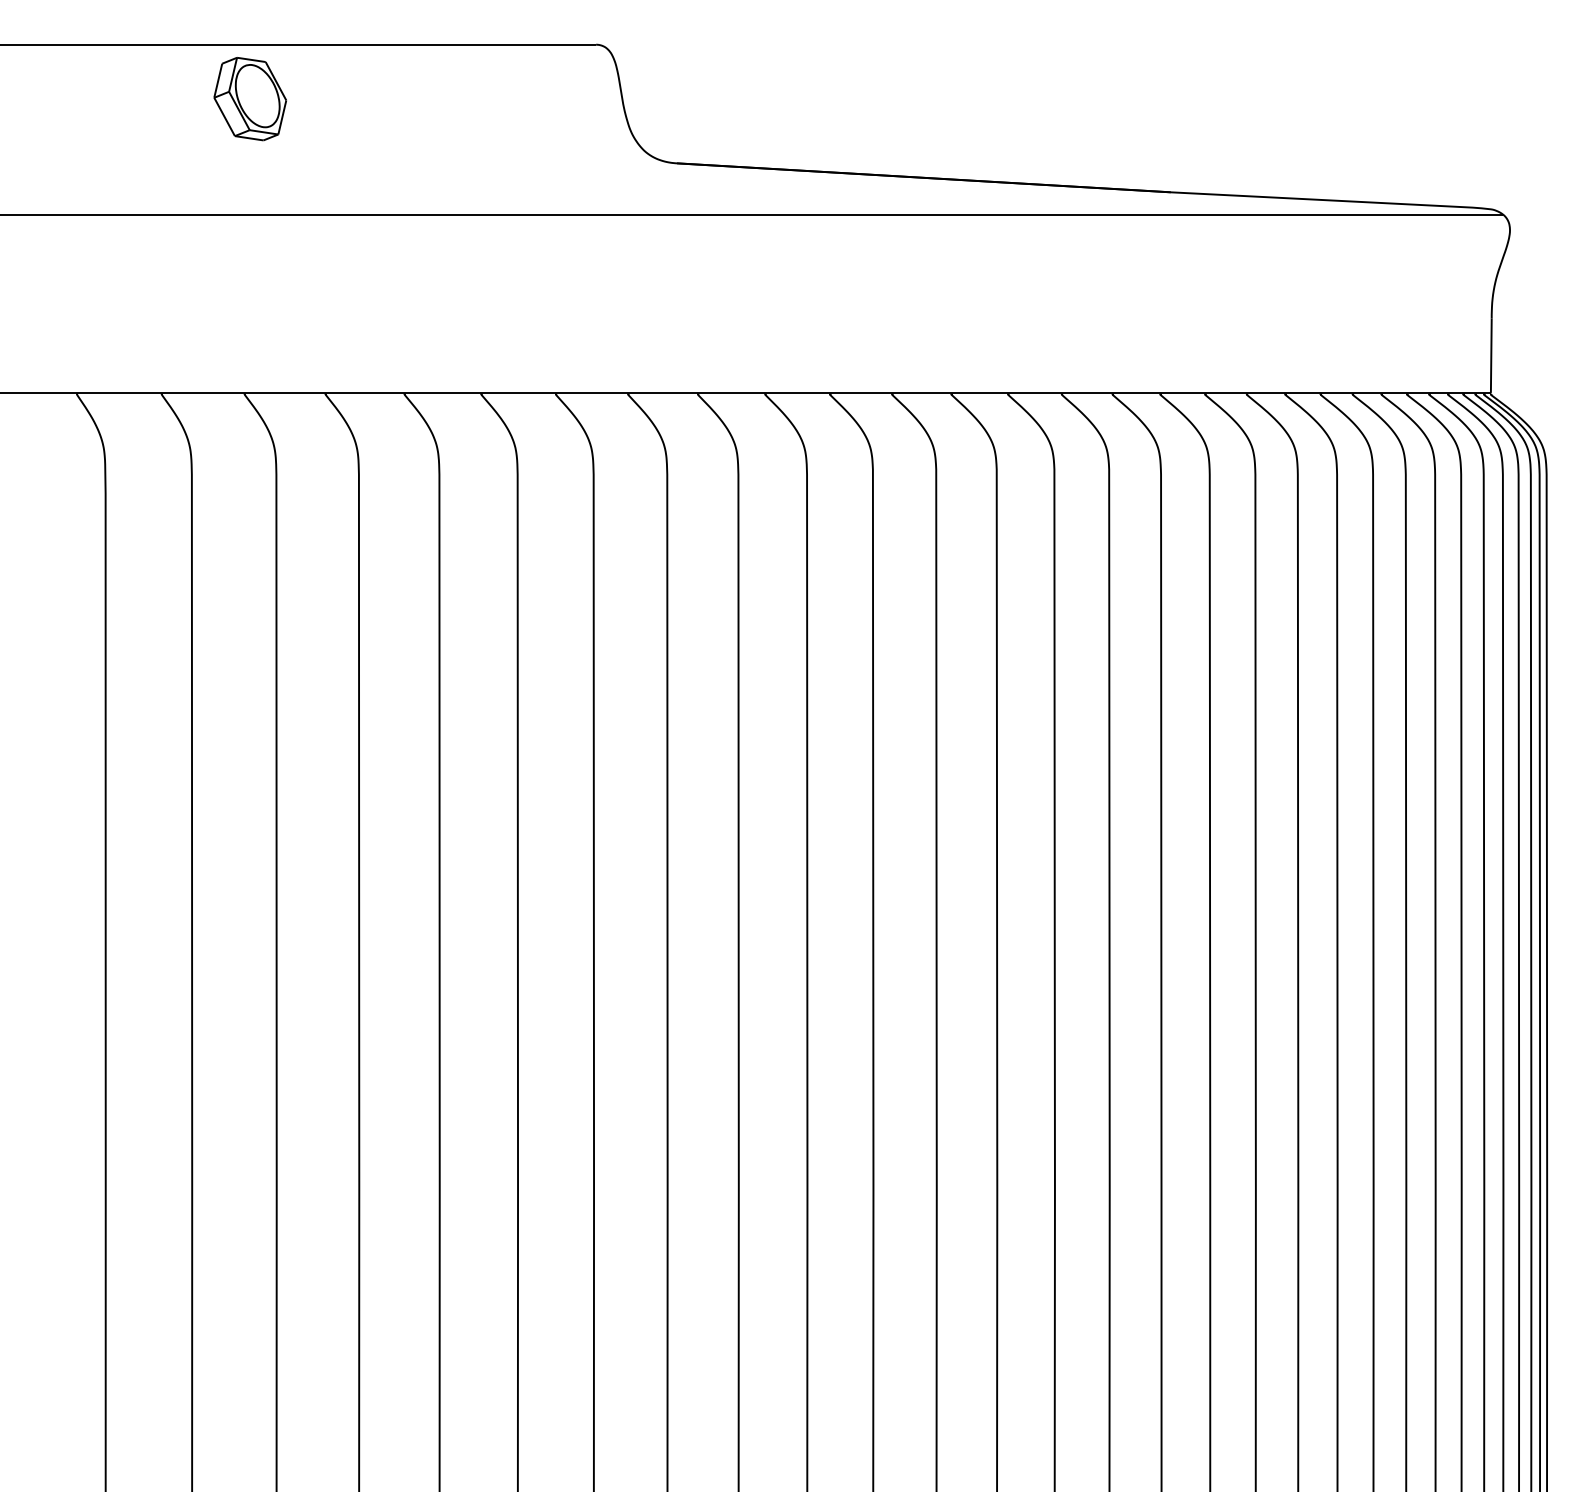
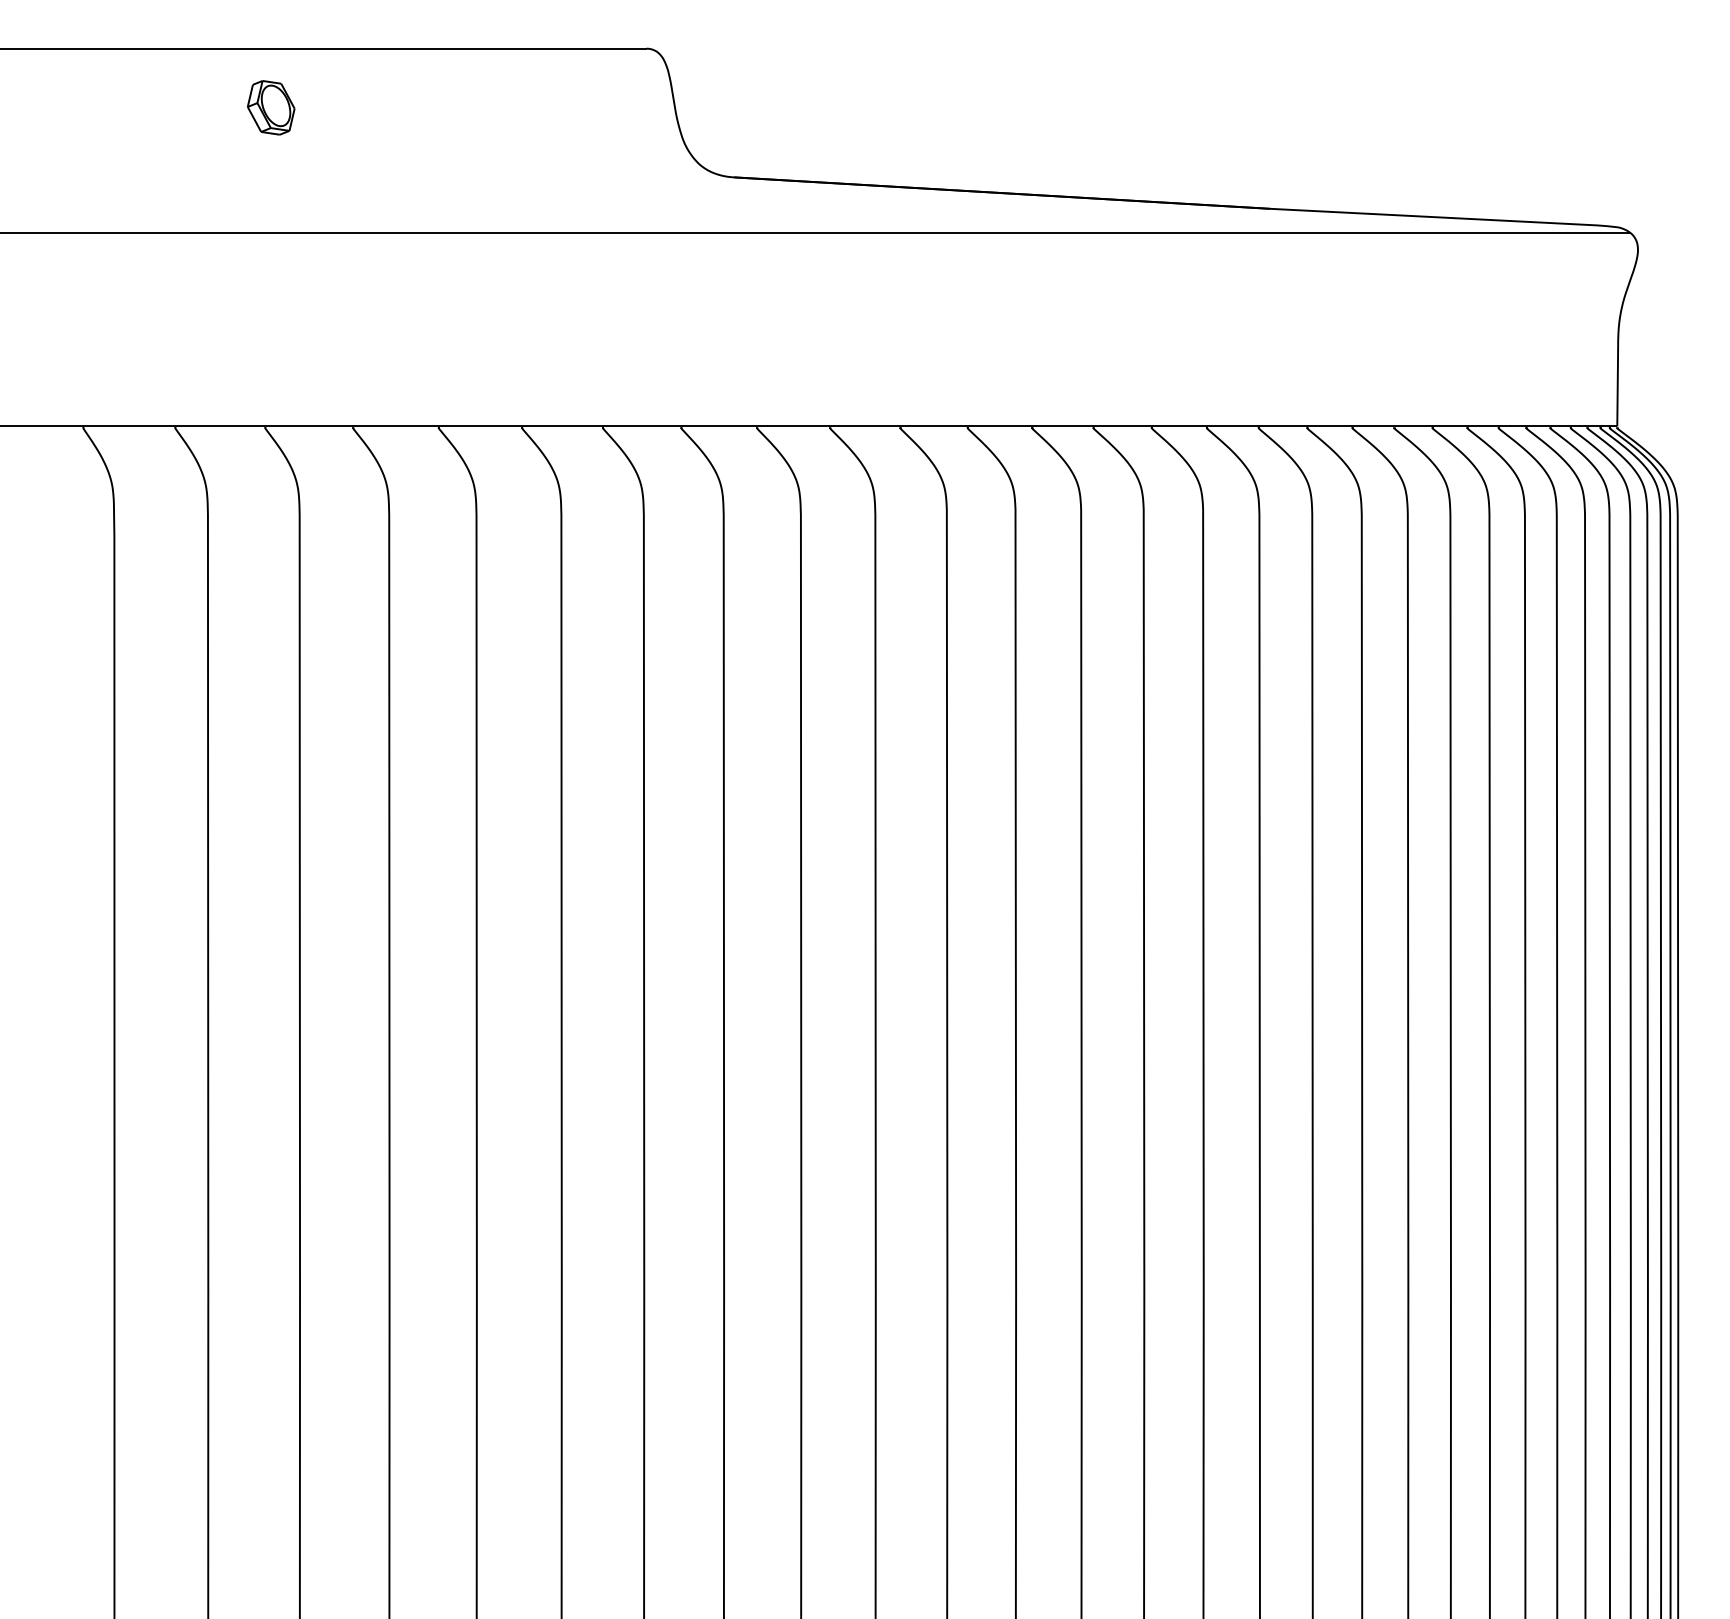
part: (249, 99) -> (270, 108), size x0.6

